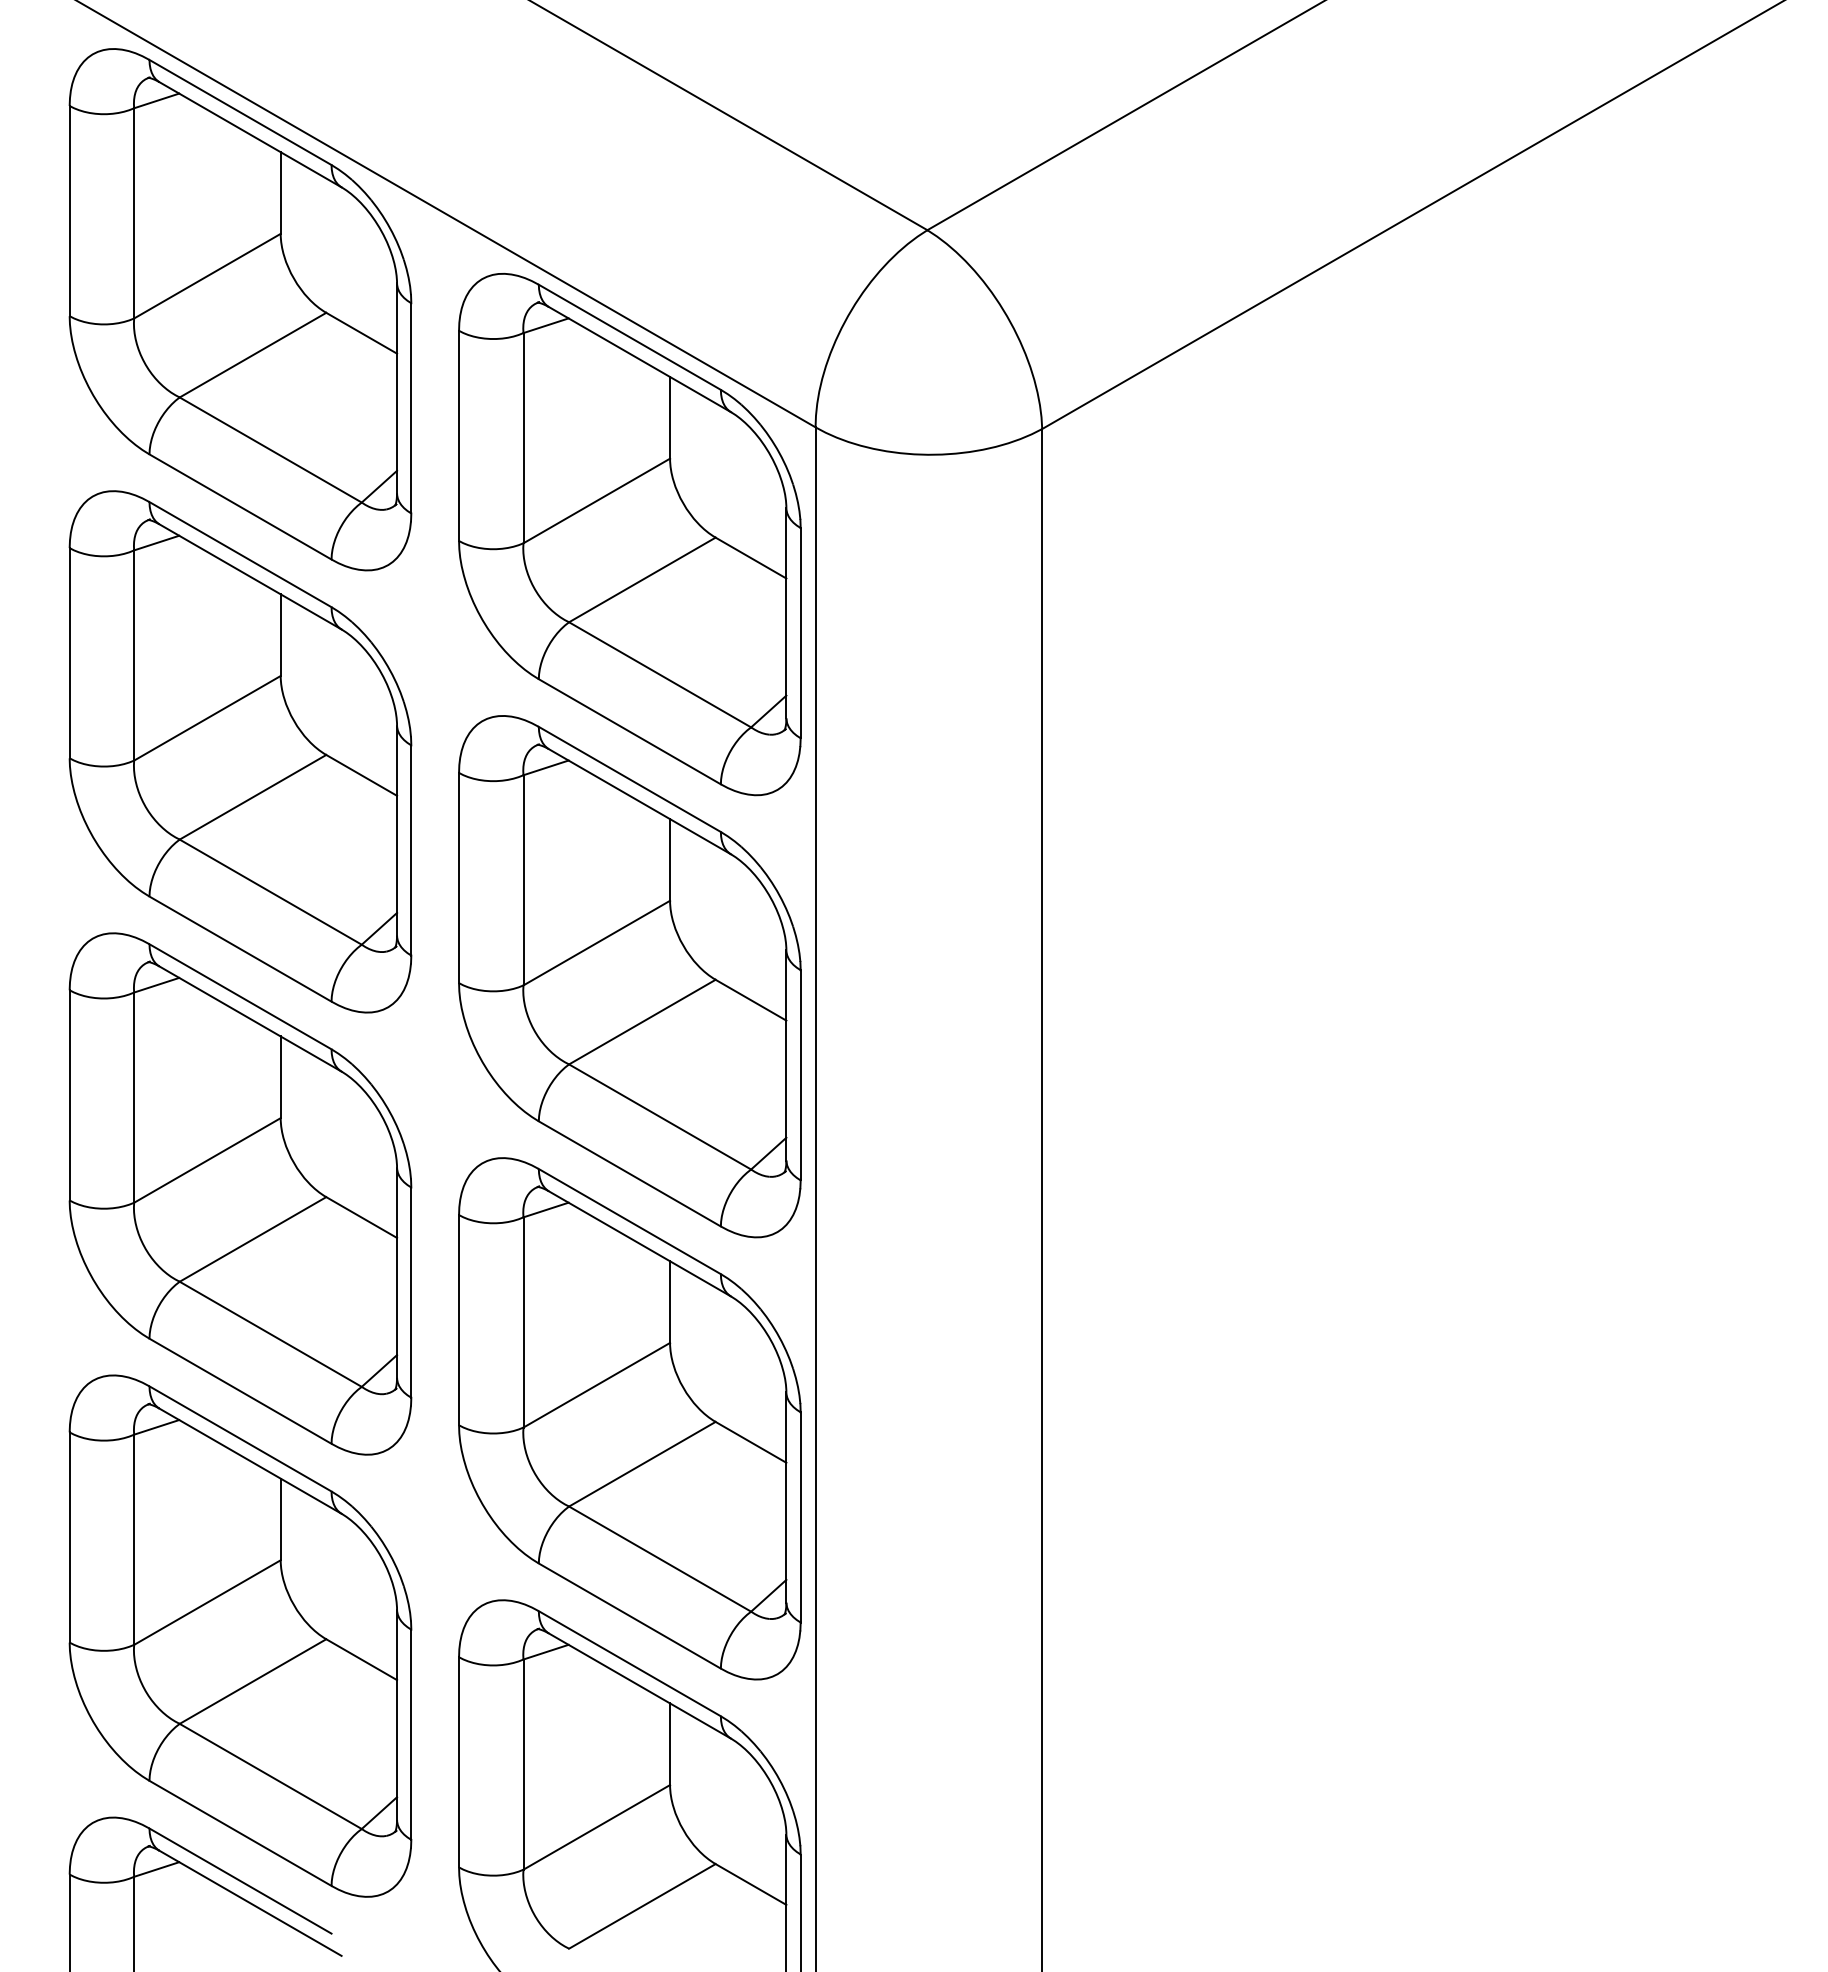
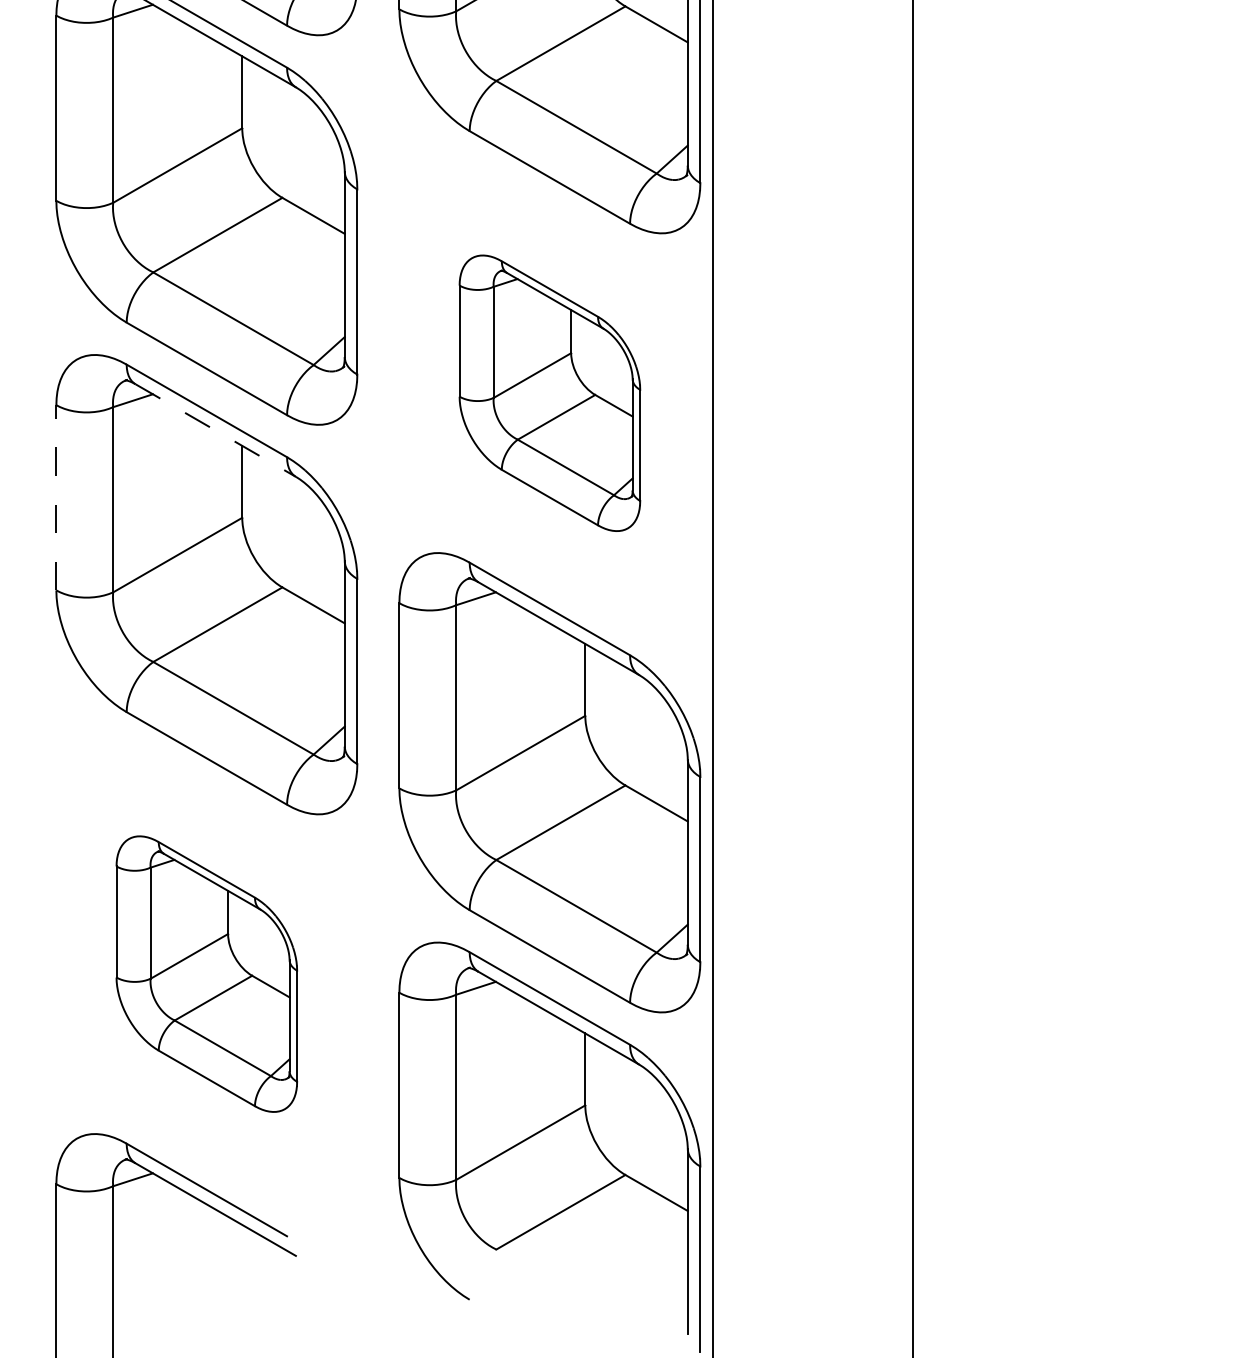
part: (629, 976) -> (549, 393), size x0.6
line: (251, 1019) -> (216, 430), solid -> dashed
line: (69, 1094) -> (56, 497), solid -> dashed
part: (240, 1635) -> (206, 973), size x0.6

